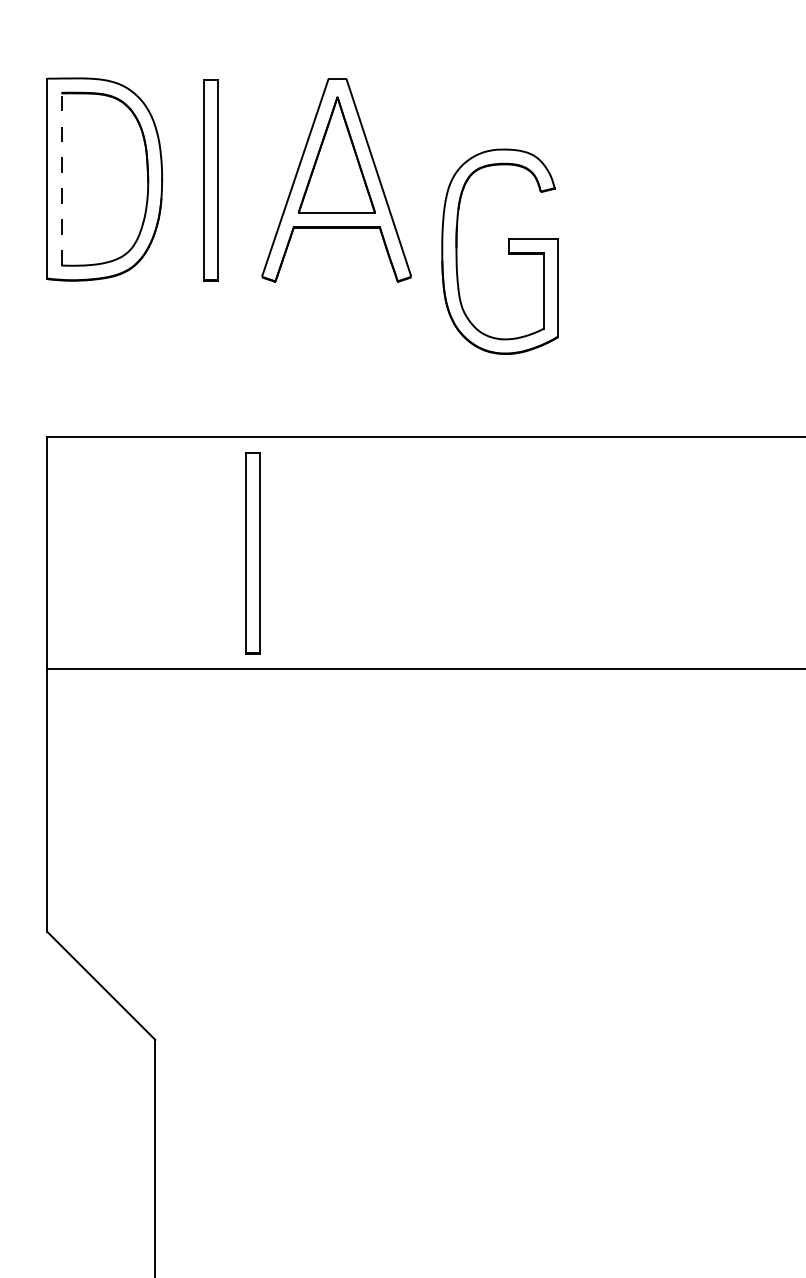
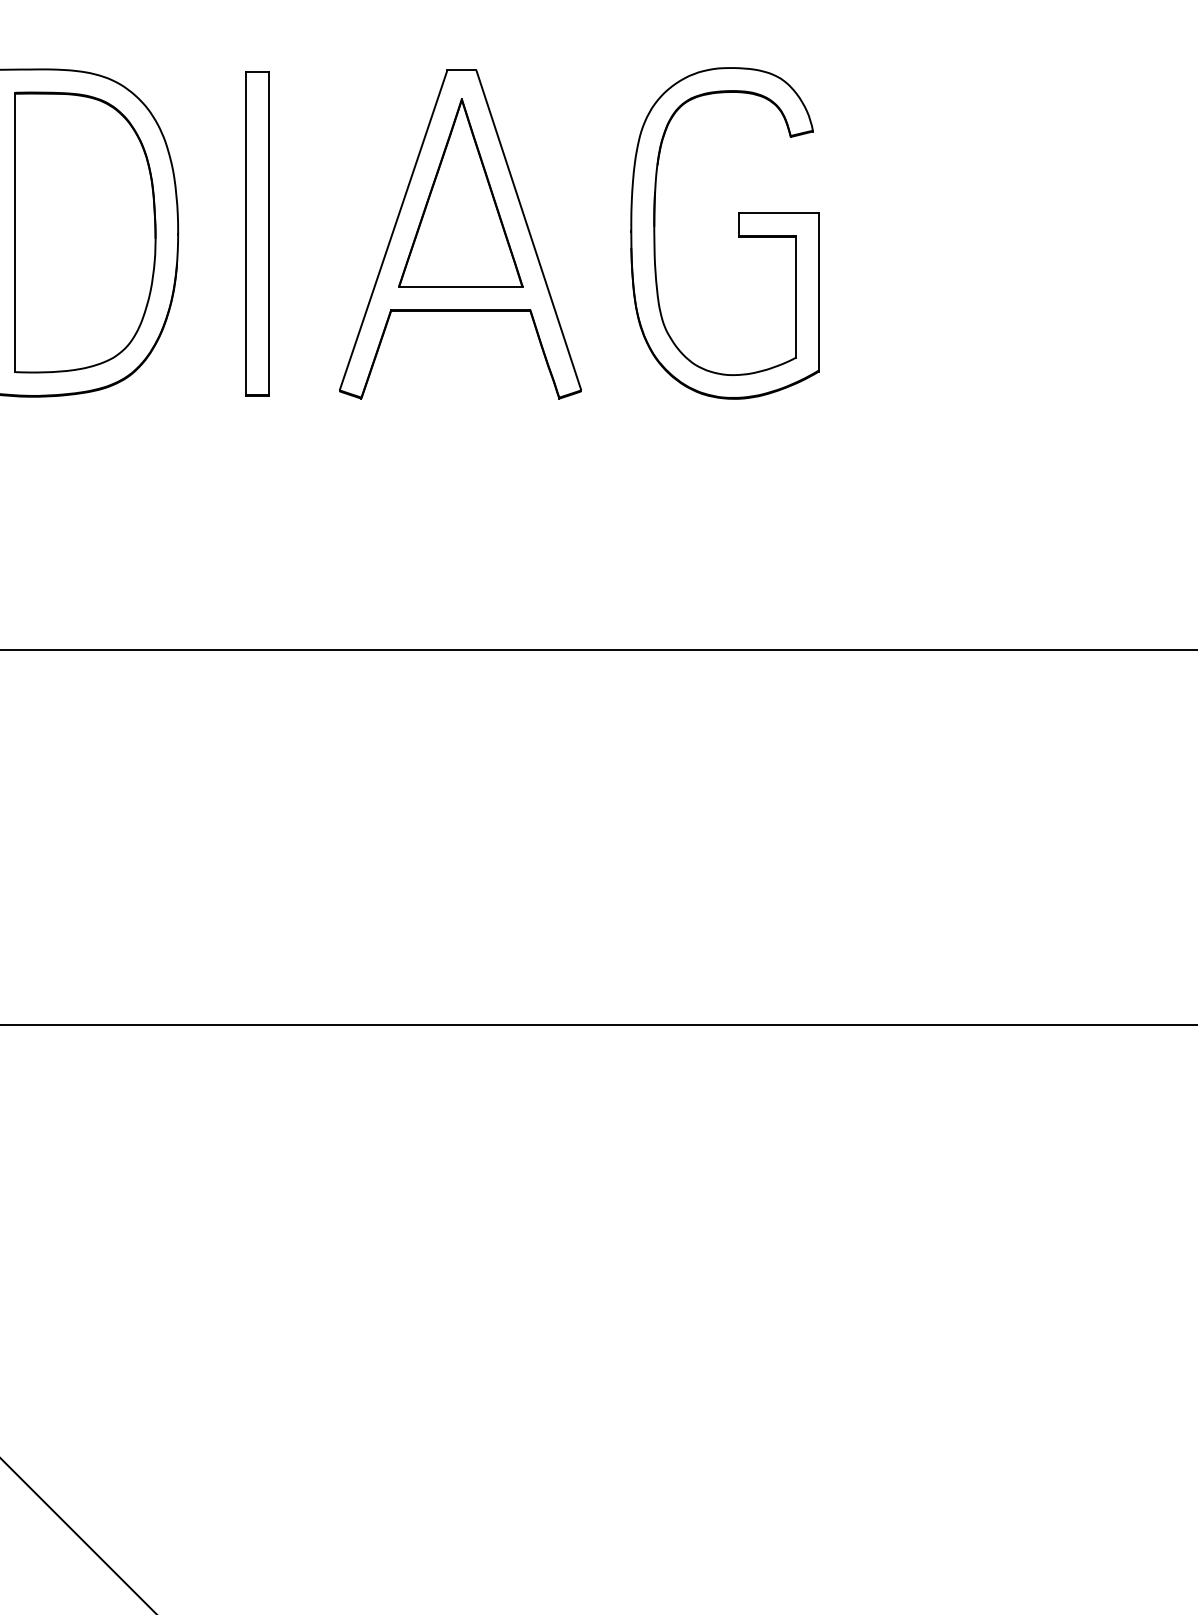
line: (61, 178) -> (15, 231), dashed -> solid
part: (508, 251) -> (738, 232), moved
part: (252, 553) -> (324, 837), removed

